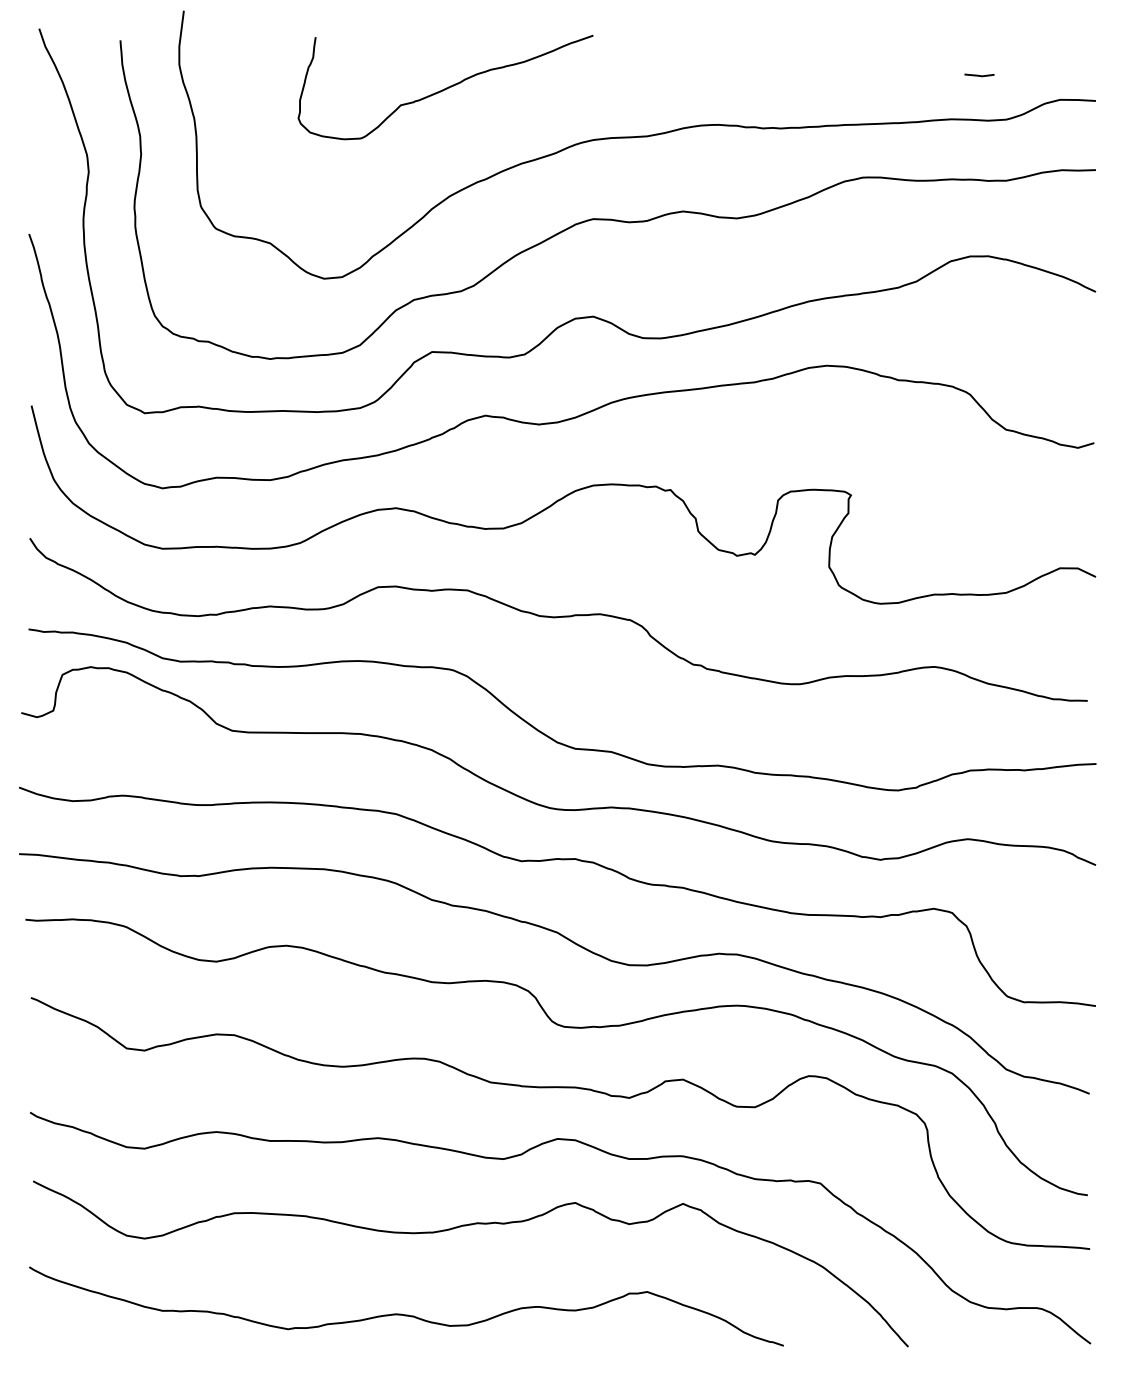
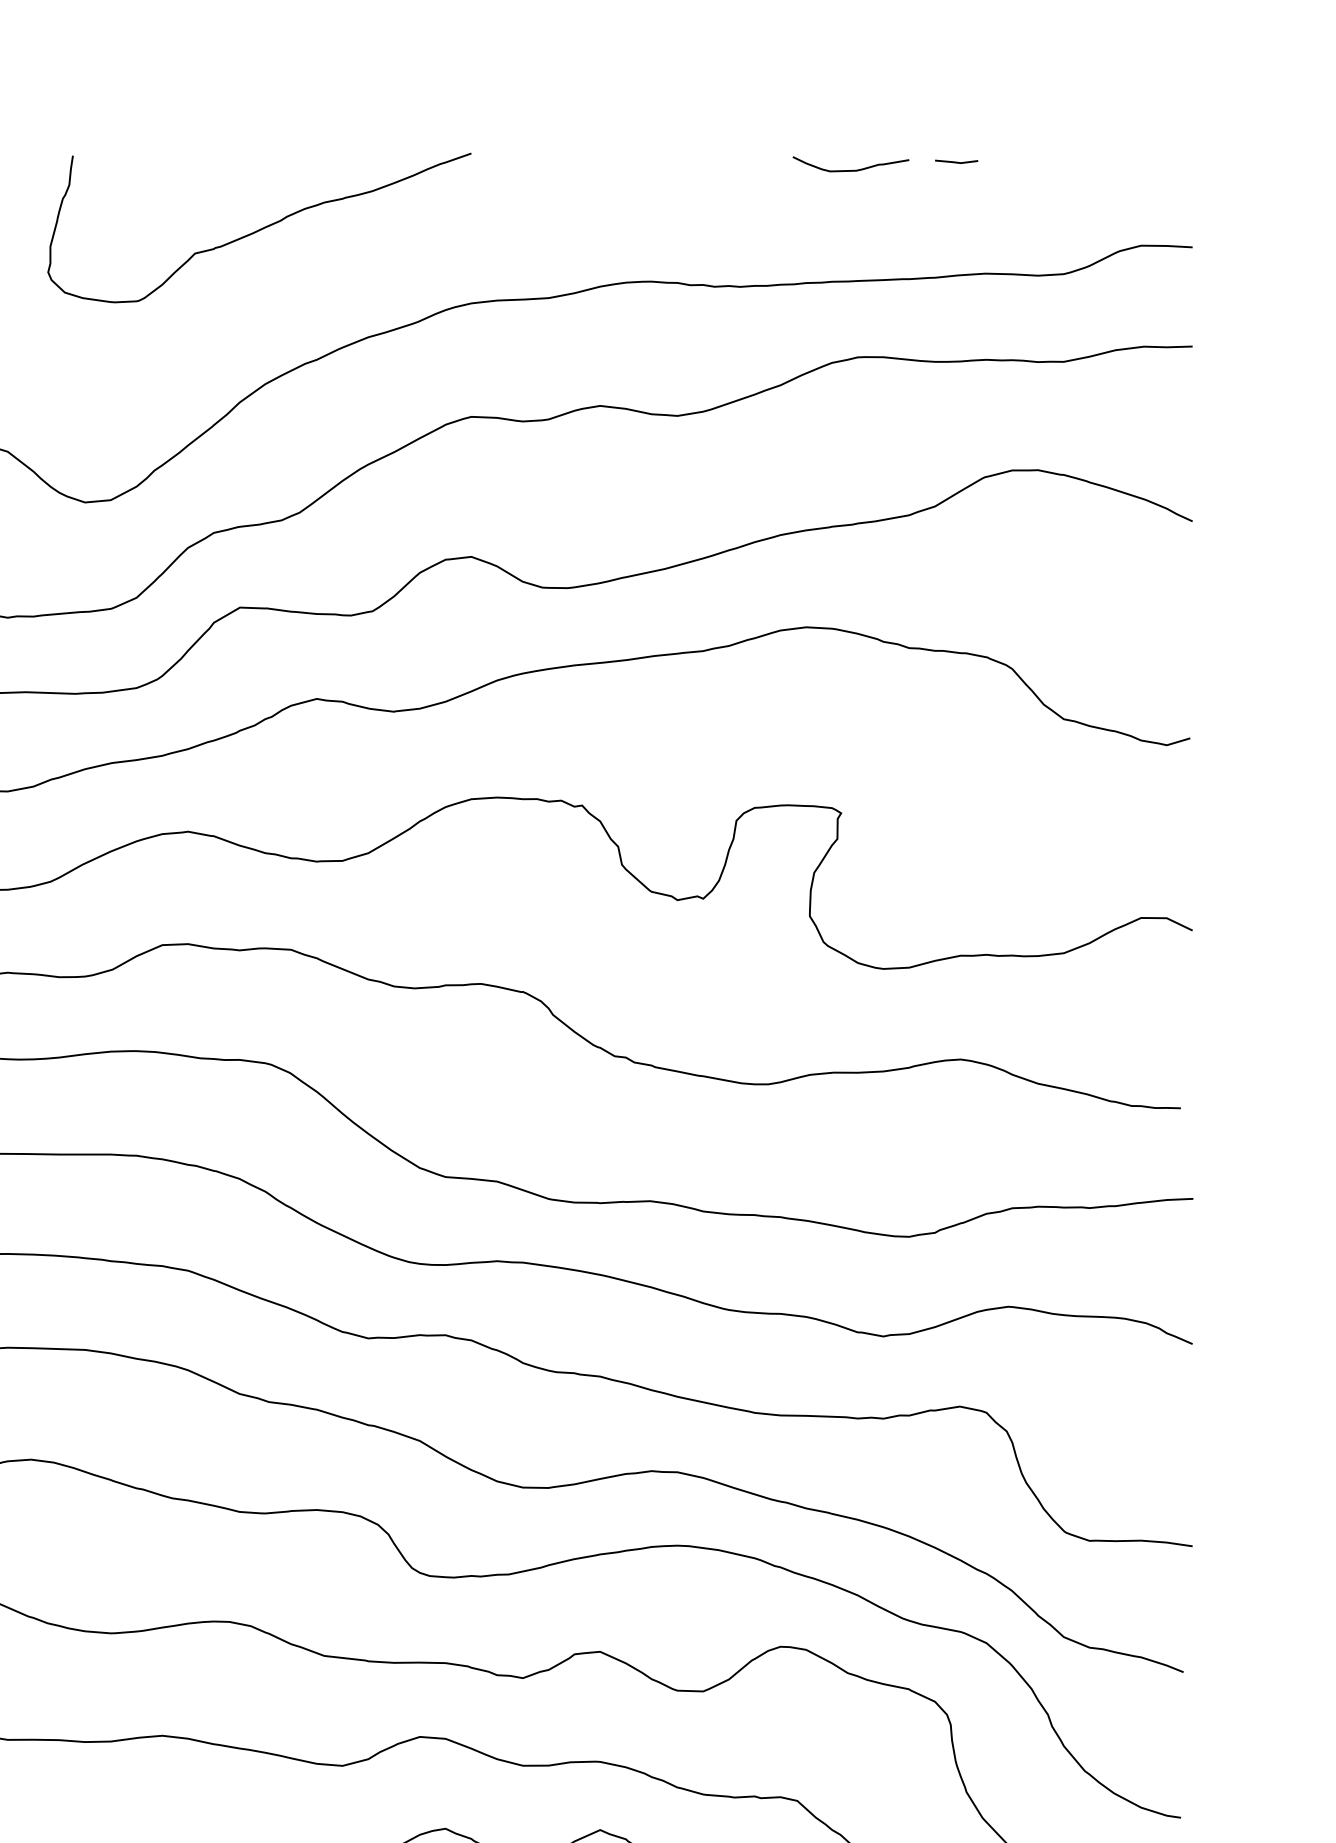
curve: (857, 46) -> (850, 169), added
line: (979, 75) -> (956, 161), moved

